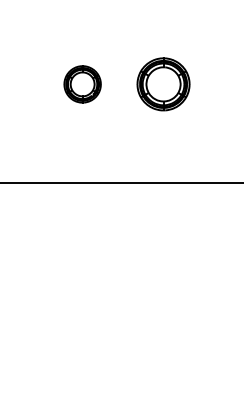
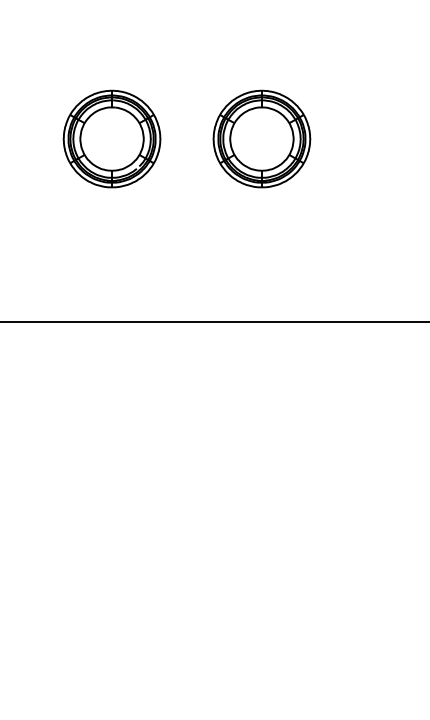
part: (82, 84) -> (111, 139), size x1.43

